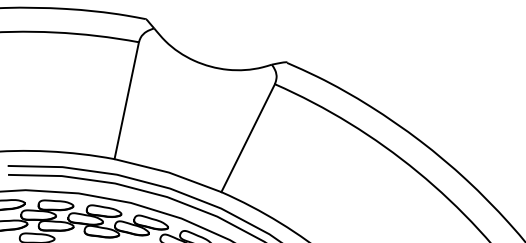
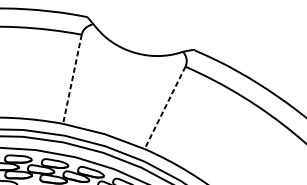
line: (126, 100) -> (72, 79), solid -> dashed
line: (247, 138) -> (164, 108), solid -> dashed

